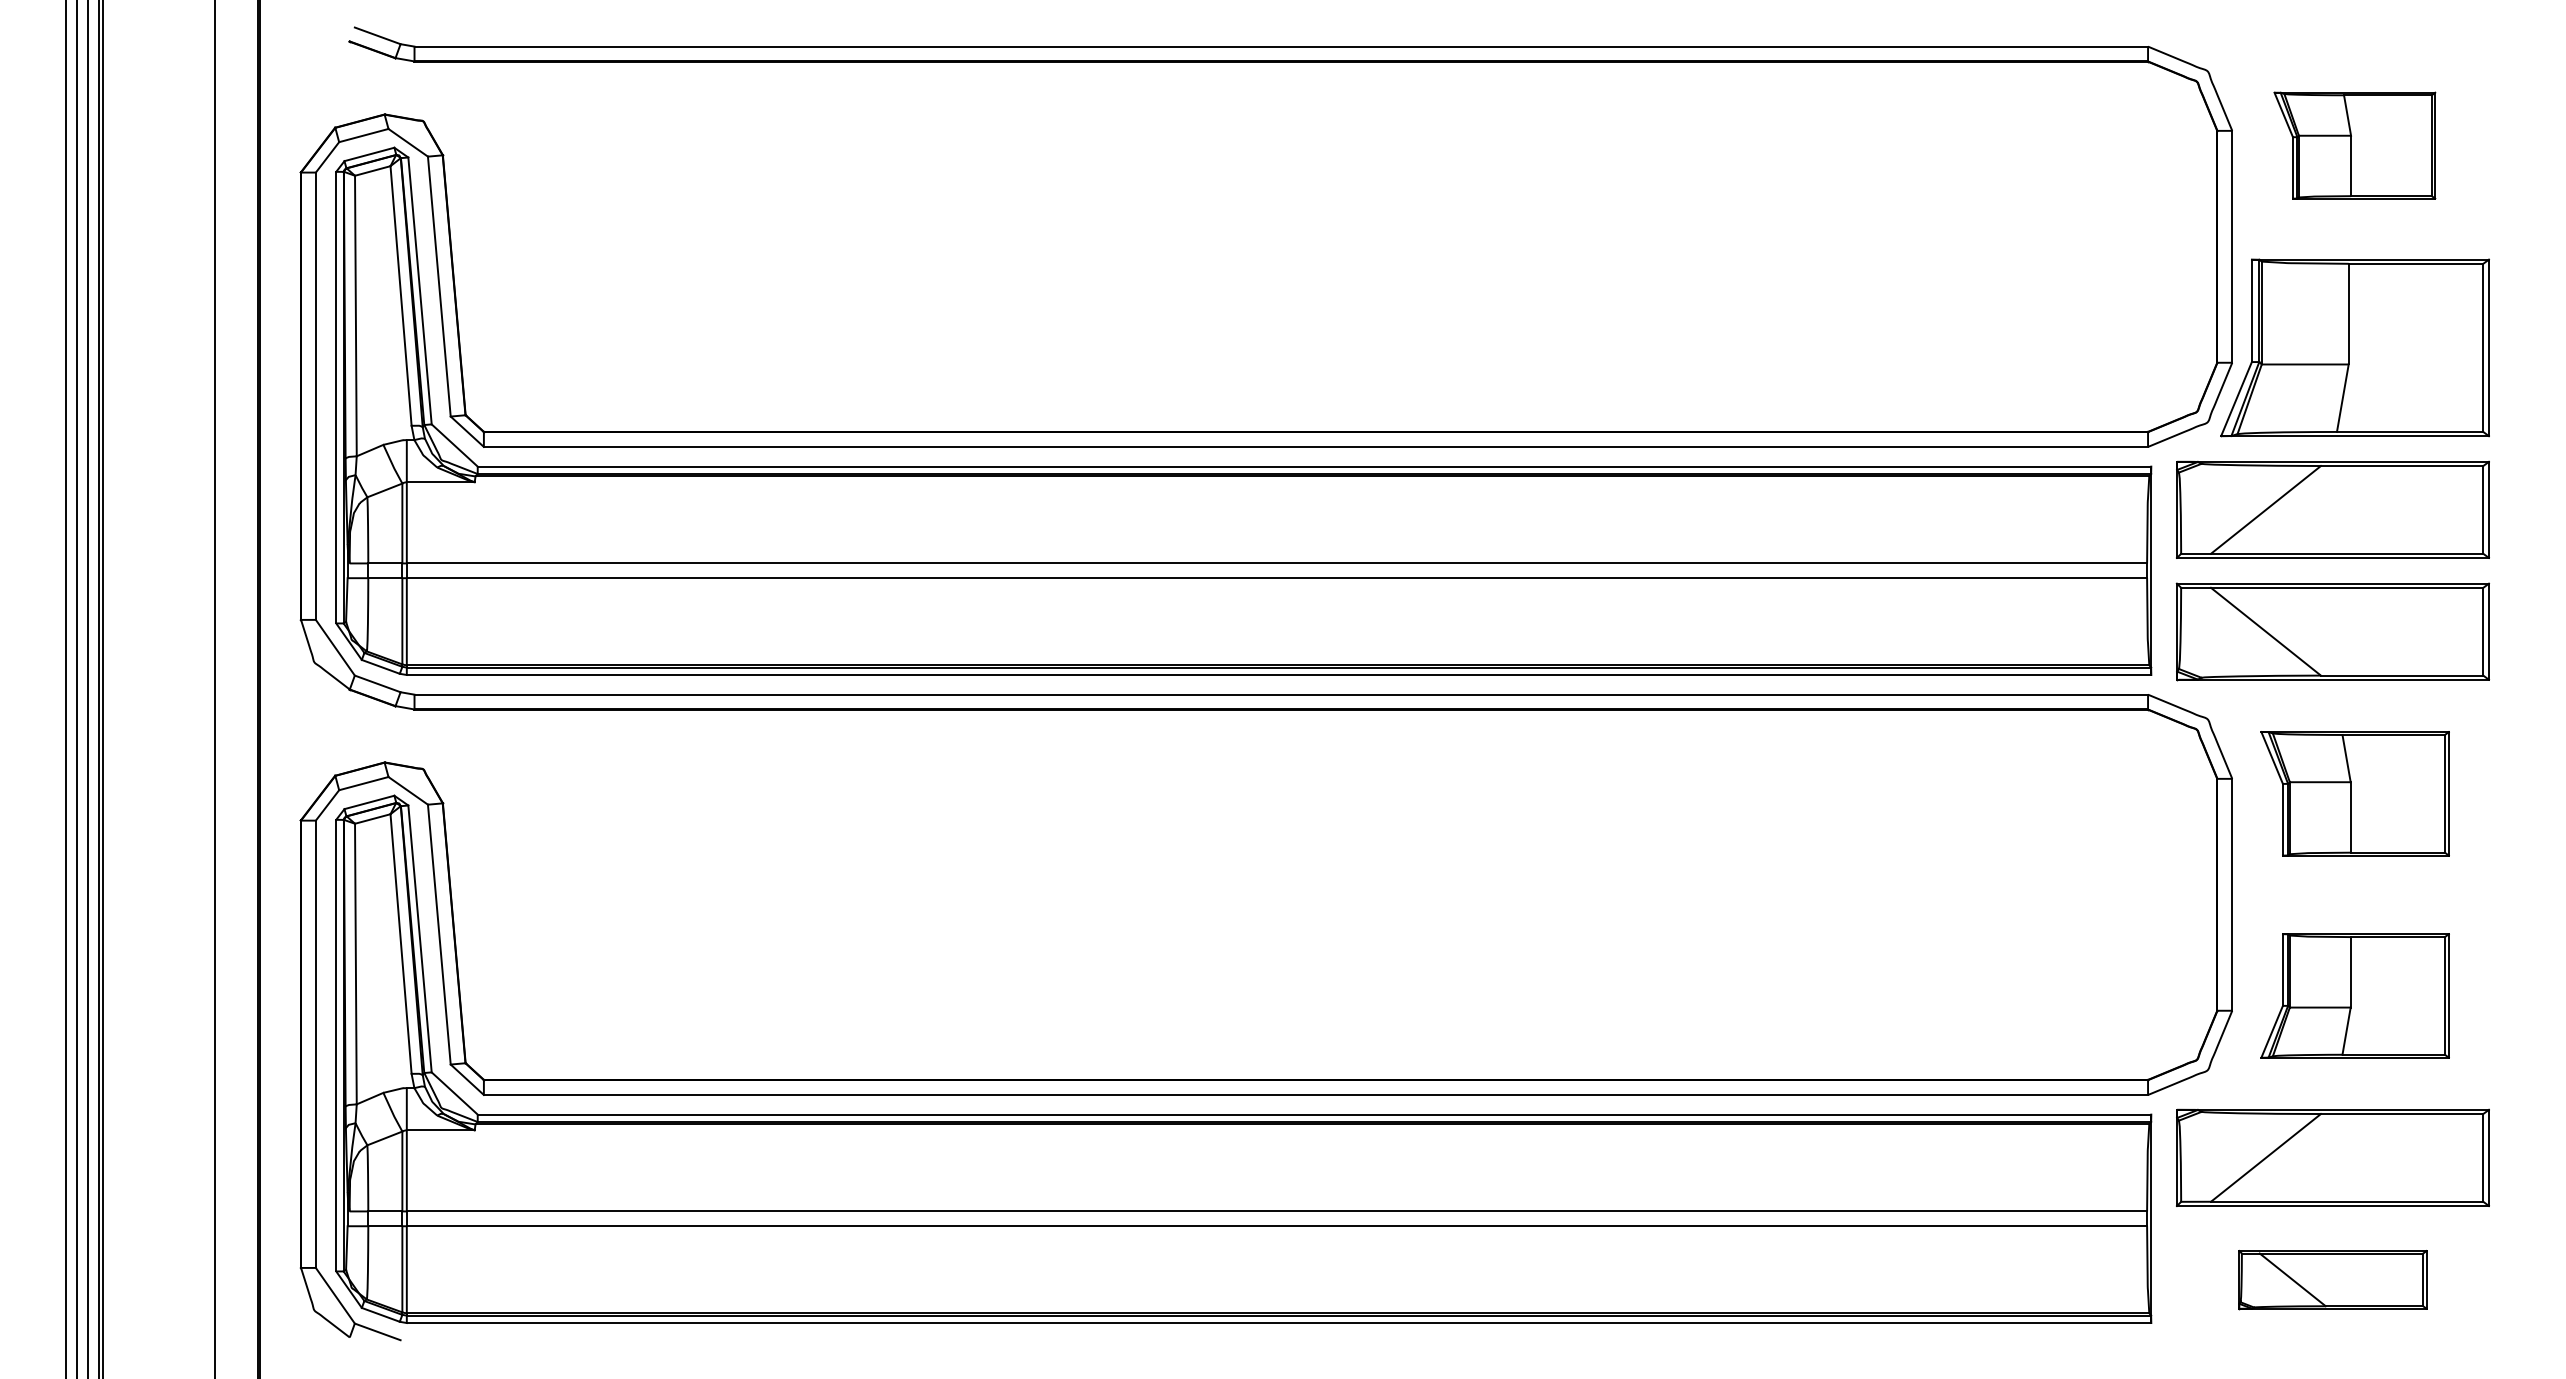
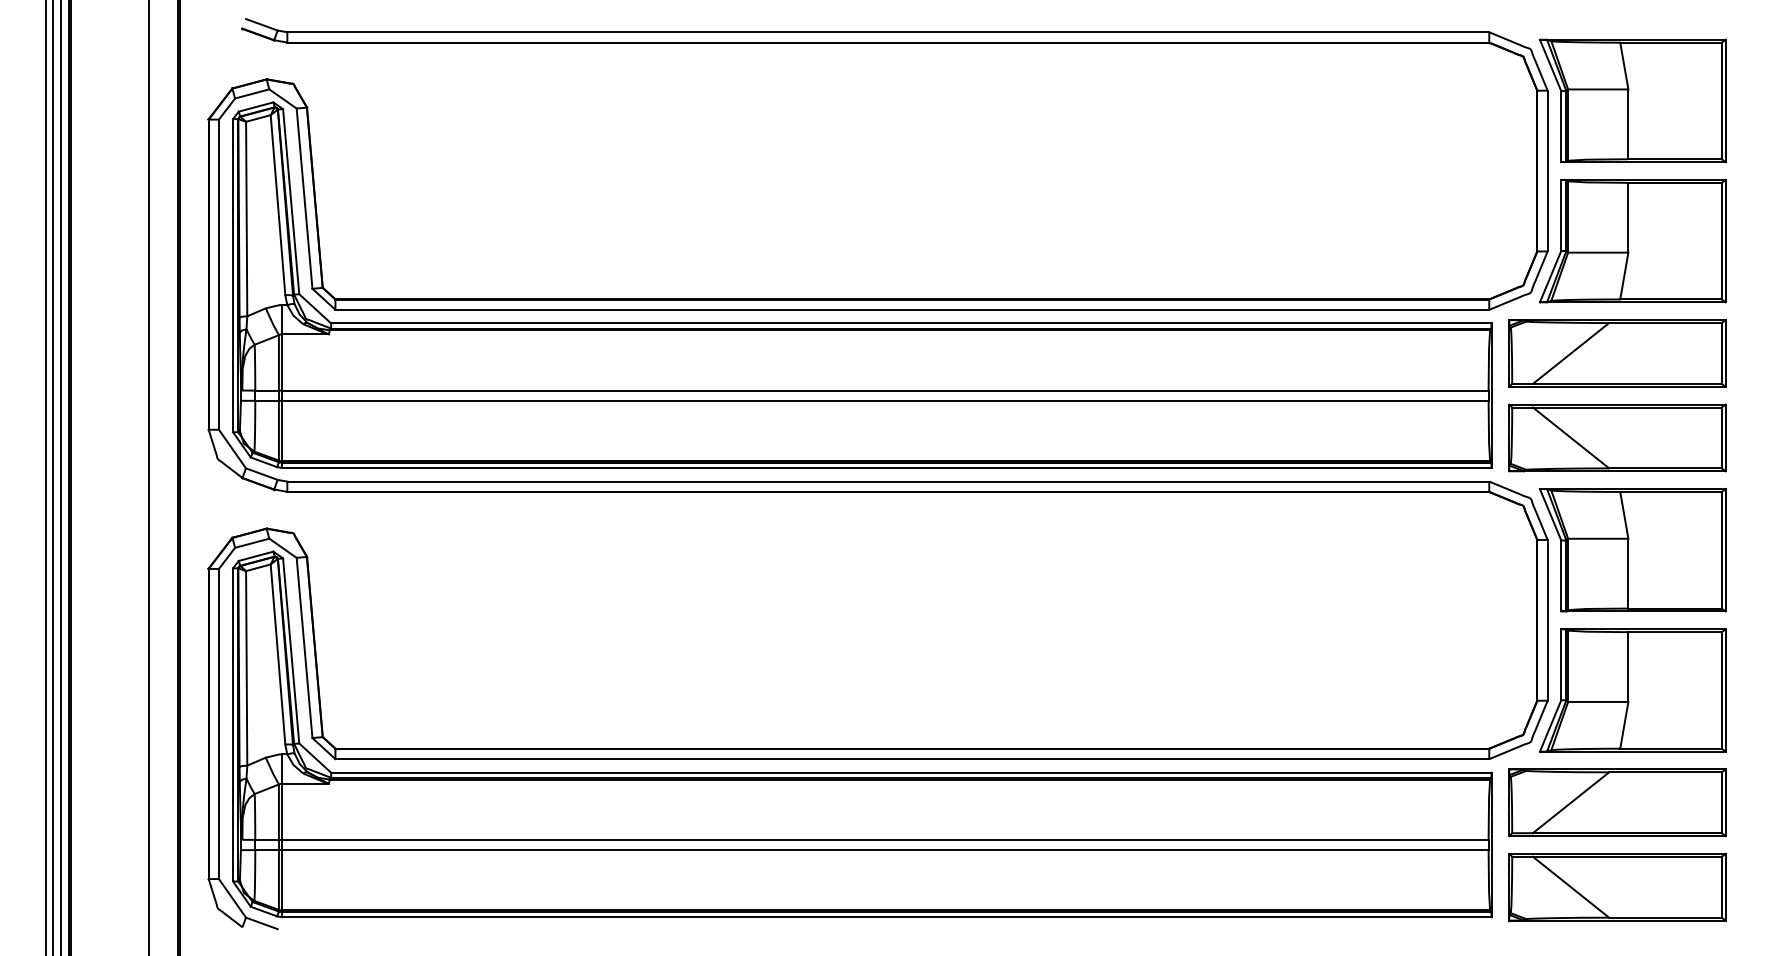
part: (2354, 145) -> (1632, 100), size x1.67
part: (2354, 794) -> (1632, 550), size x1.43
part: (2354, 995) -> (1632, 690), size x1.43
part: (2332, 1280) -> (1617, 887), size x1.67

